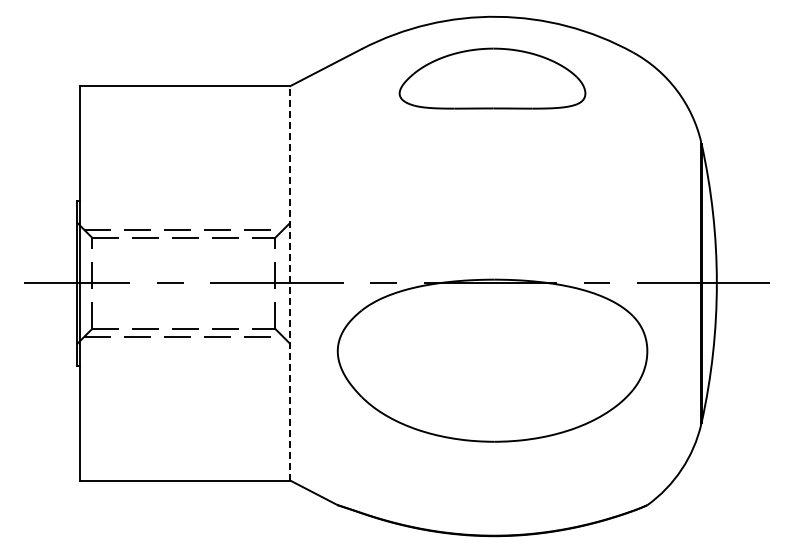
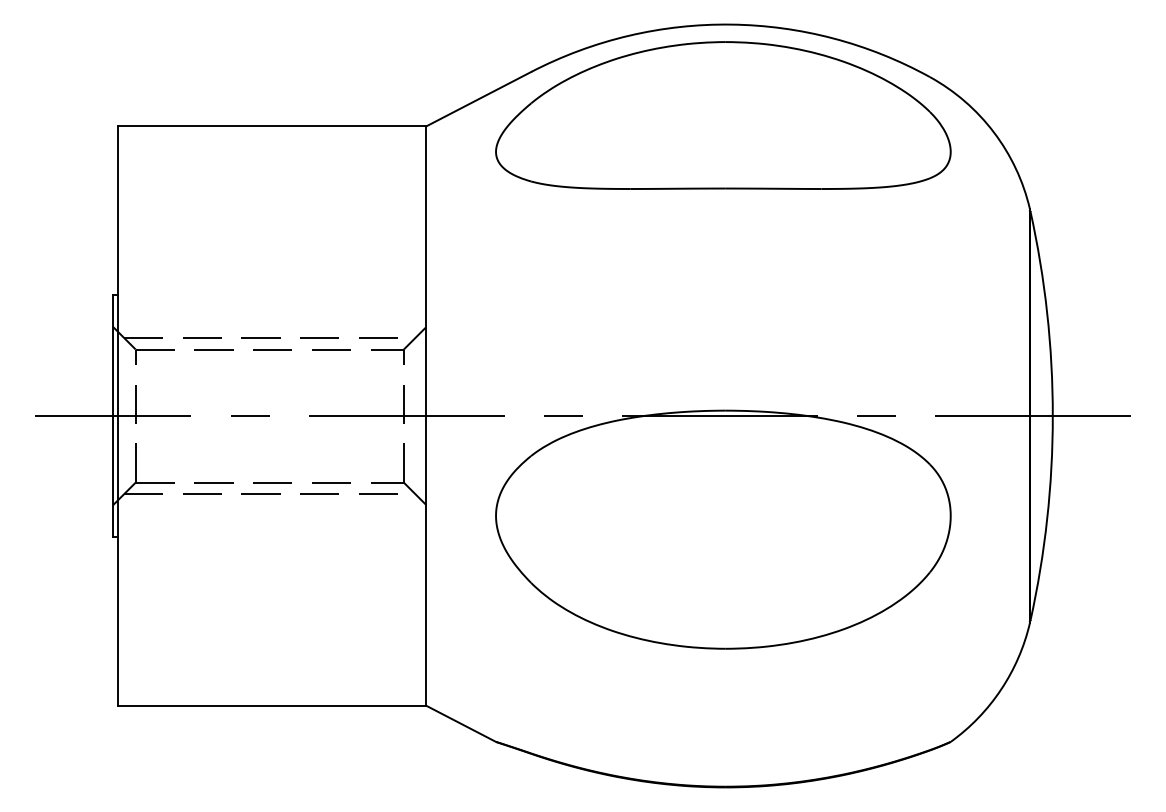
part: (492, 78) -> (723, 115), size x1.67
line: (290, 282) -> (426, 414), dashed -> solid

